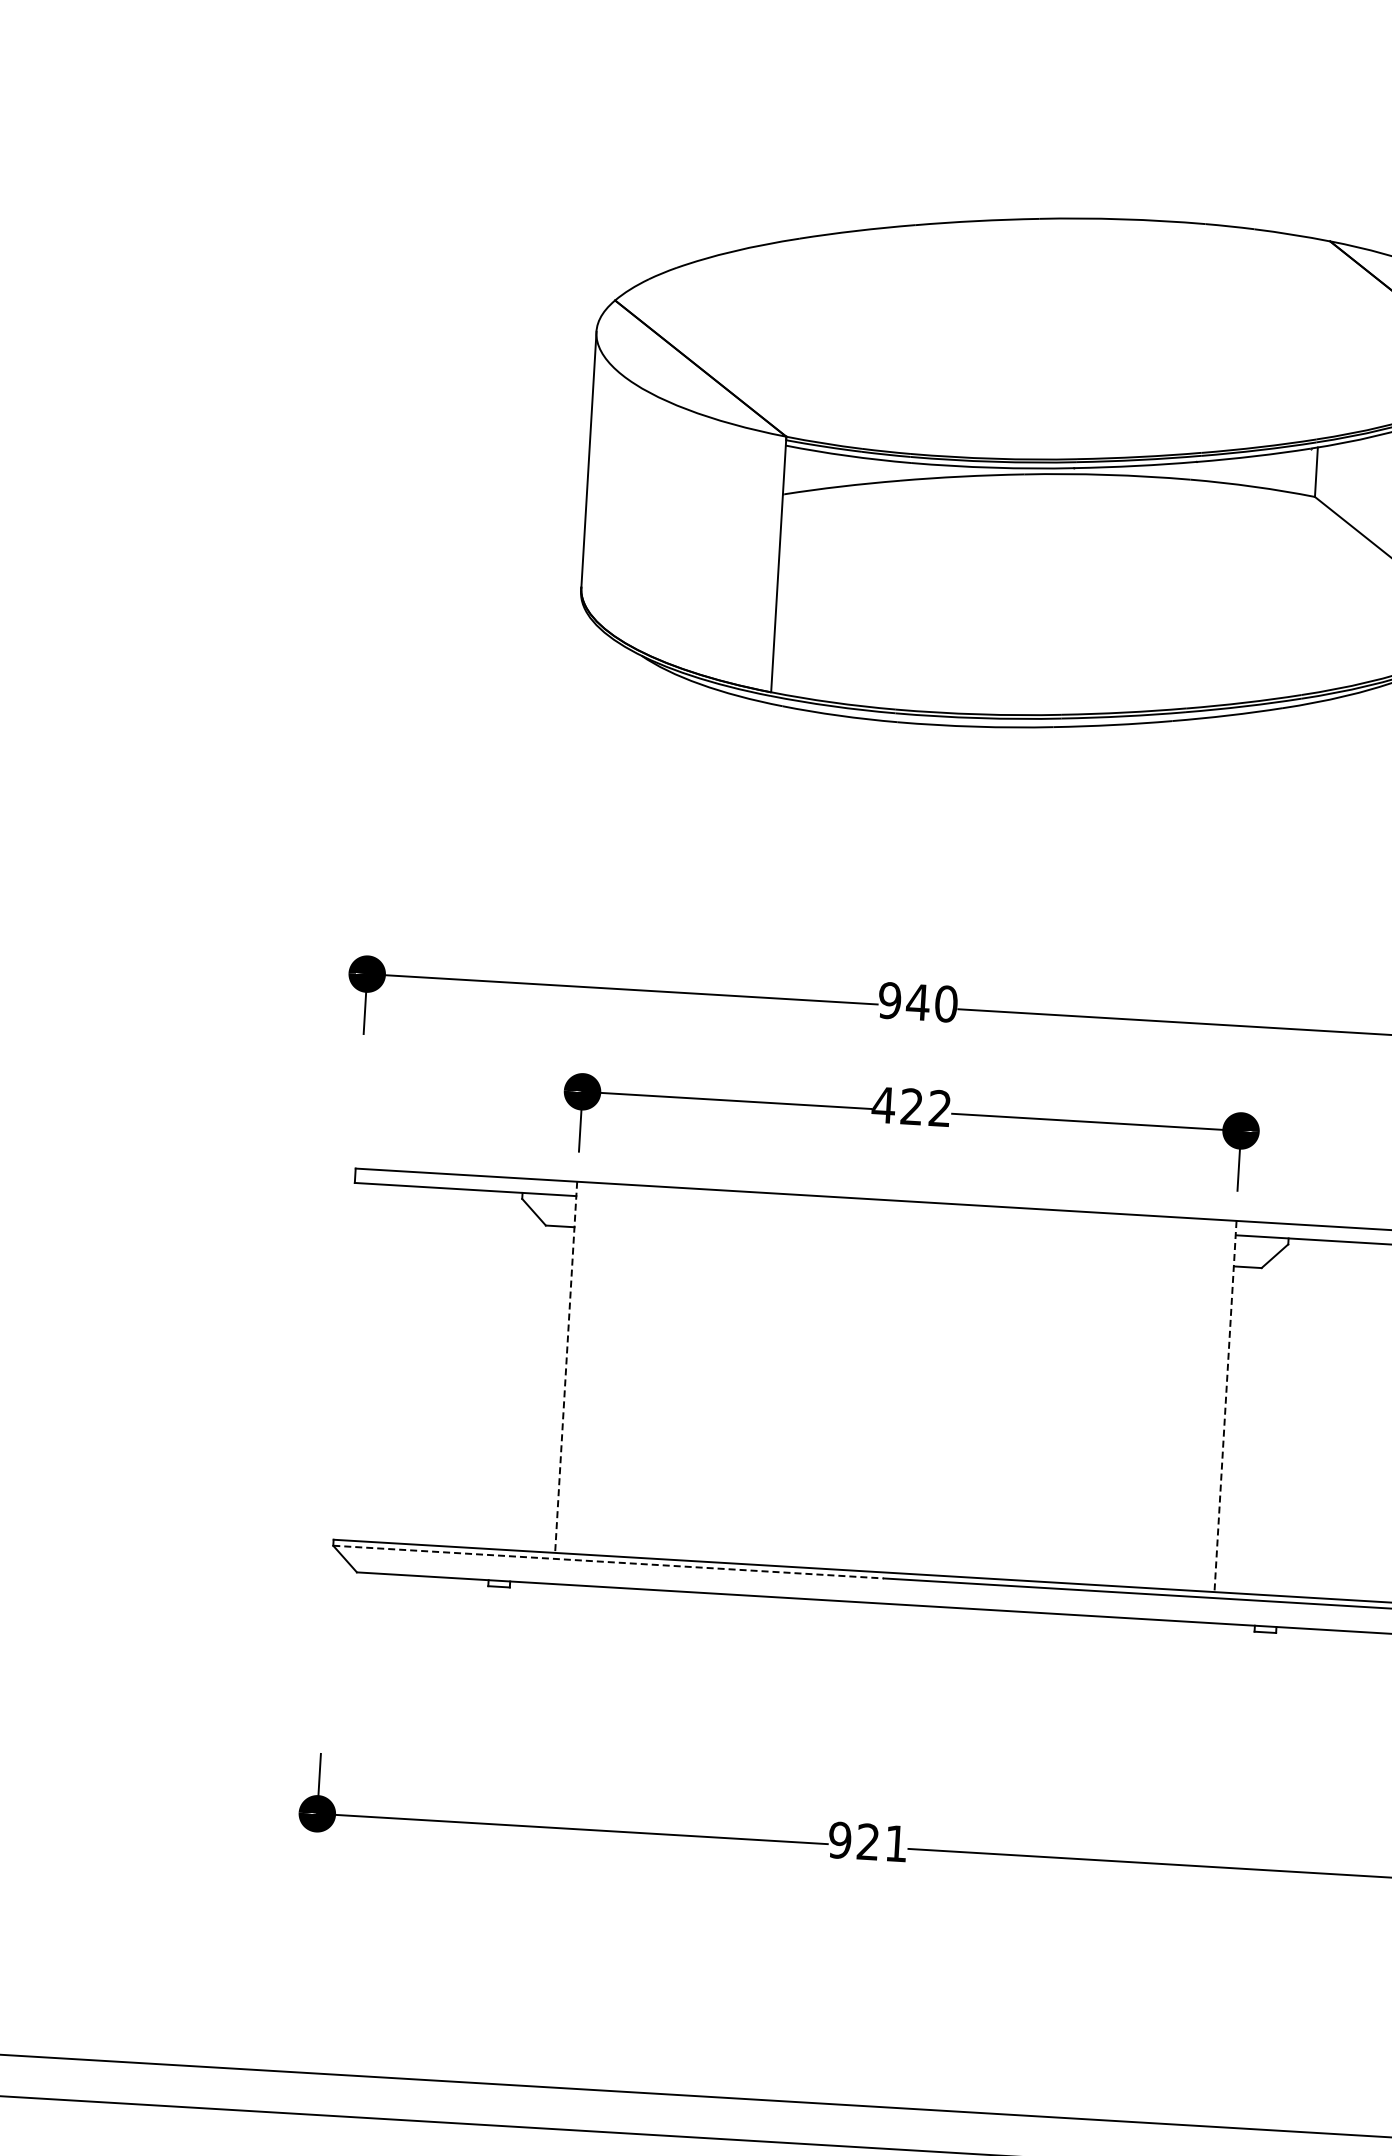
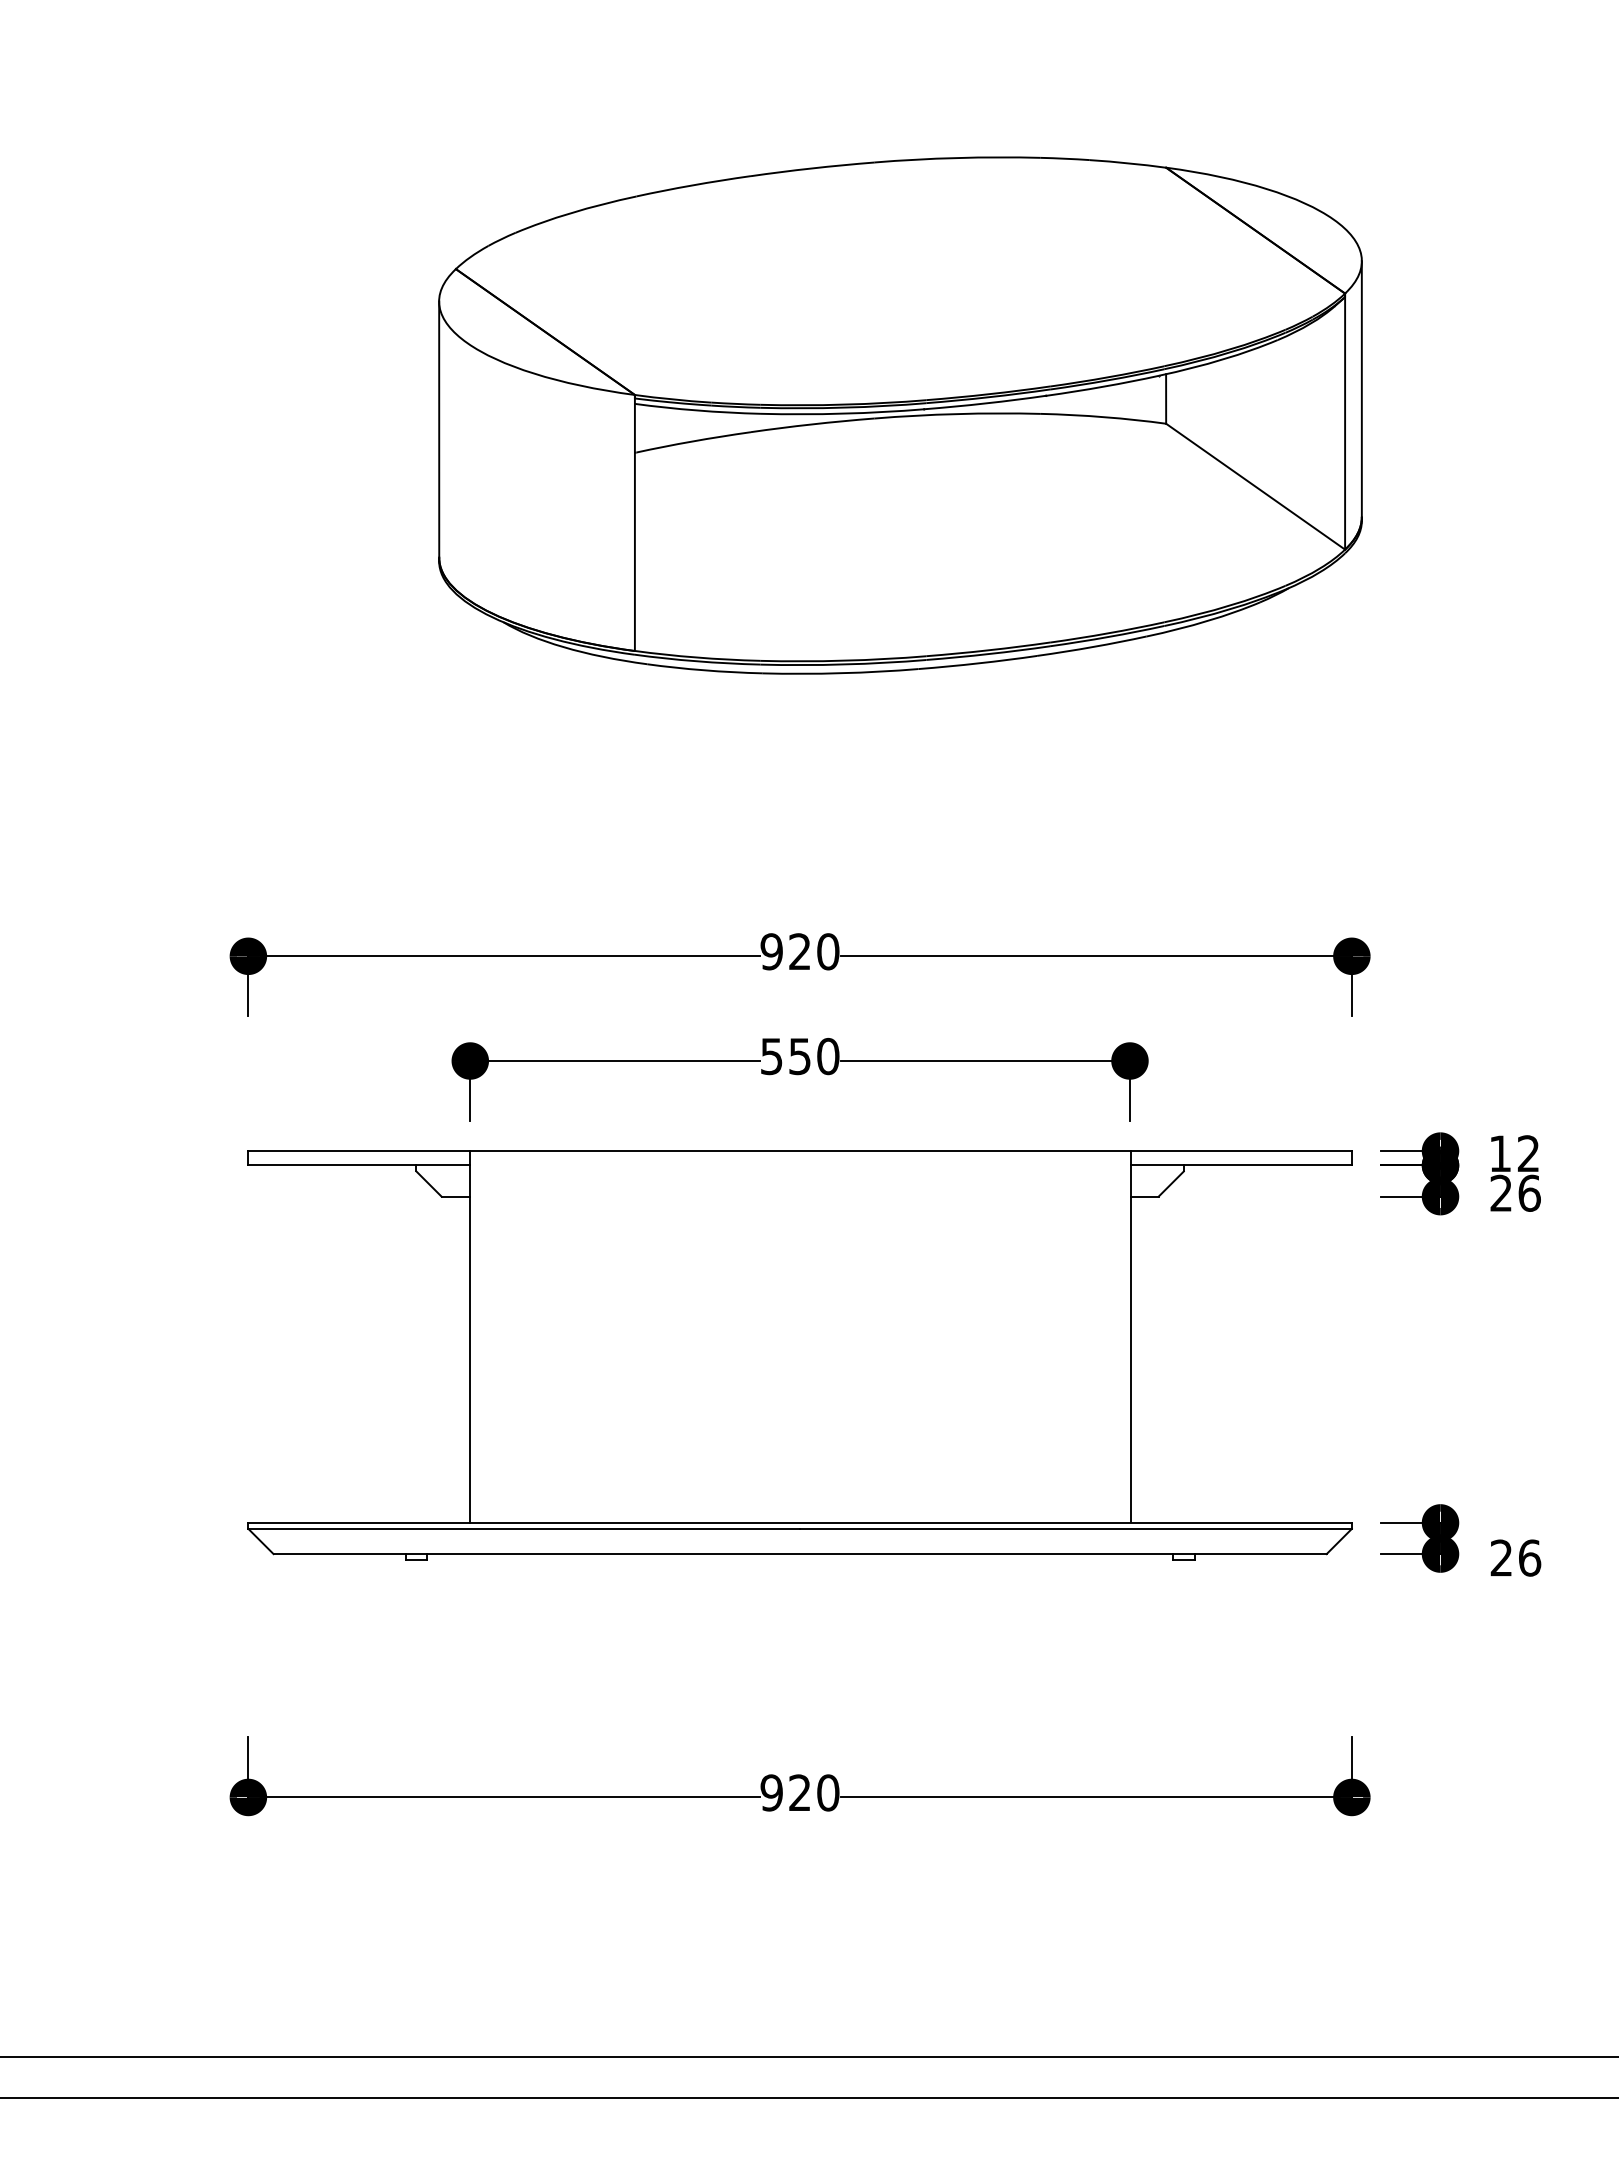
text: (917, 1002) -> (799, 951), 940 -> 920
text: (911, 1106) -> (799, 1056), 422 -> 550
line: (566, 1367) -> (470, 1337), dashed -> solid
line: (1225, 1405) -> (1130, 1336), dashed -> solid
line: (608, 1561) -> (524, 1528), dashed -> solid
text: (896, 1843) -> (828, 1792), 921 -> 920

